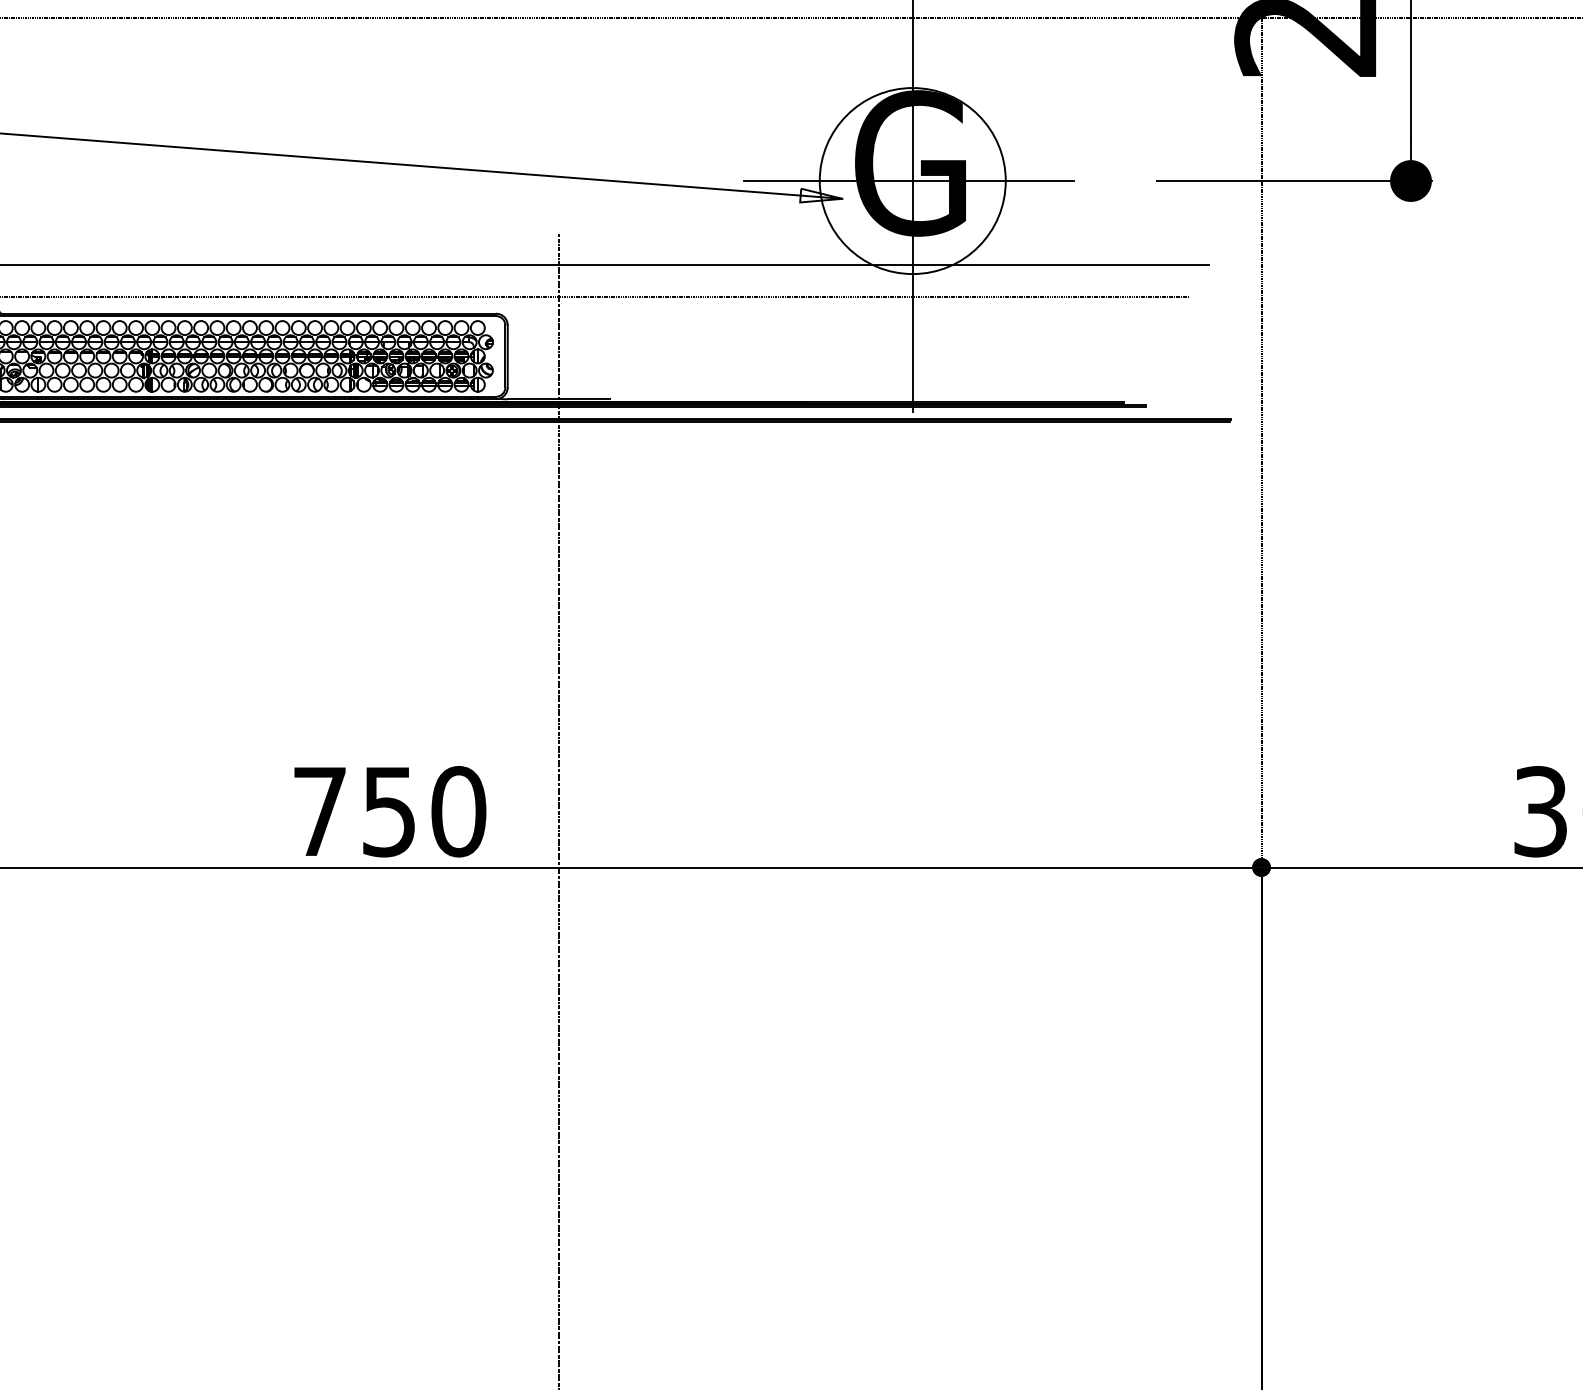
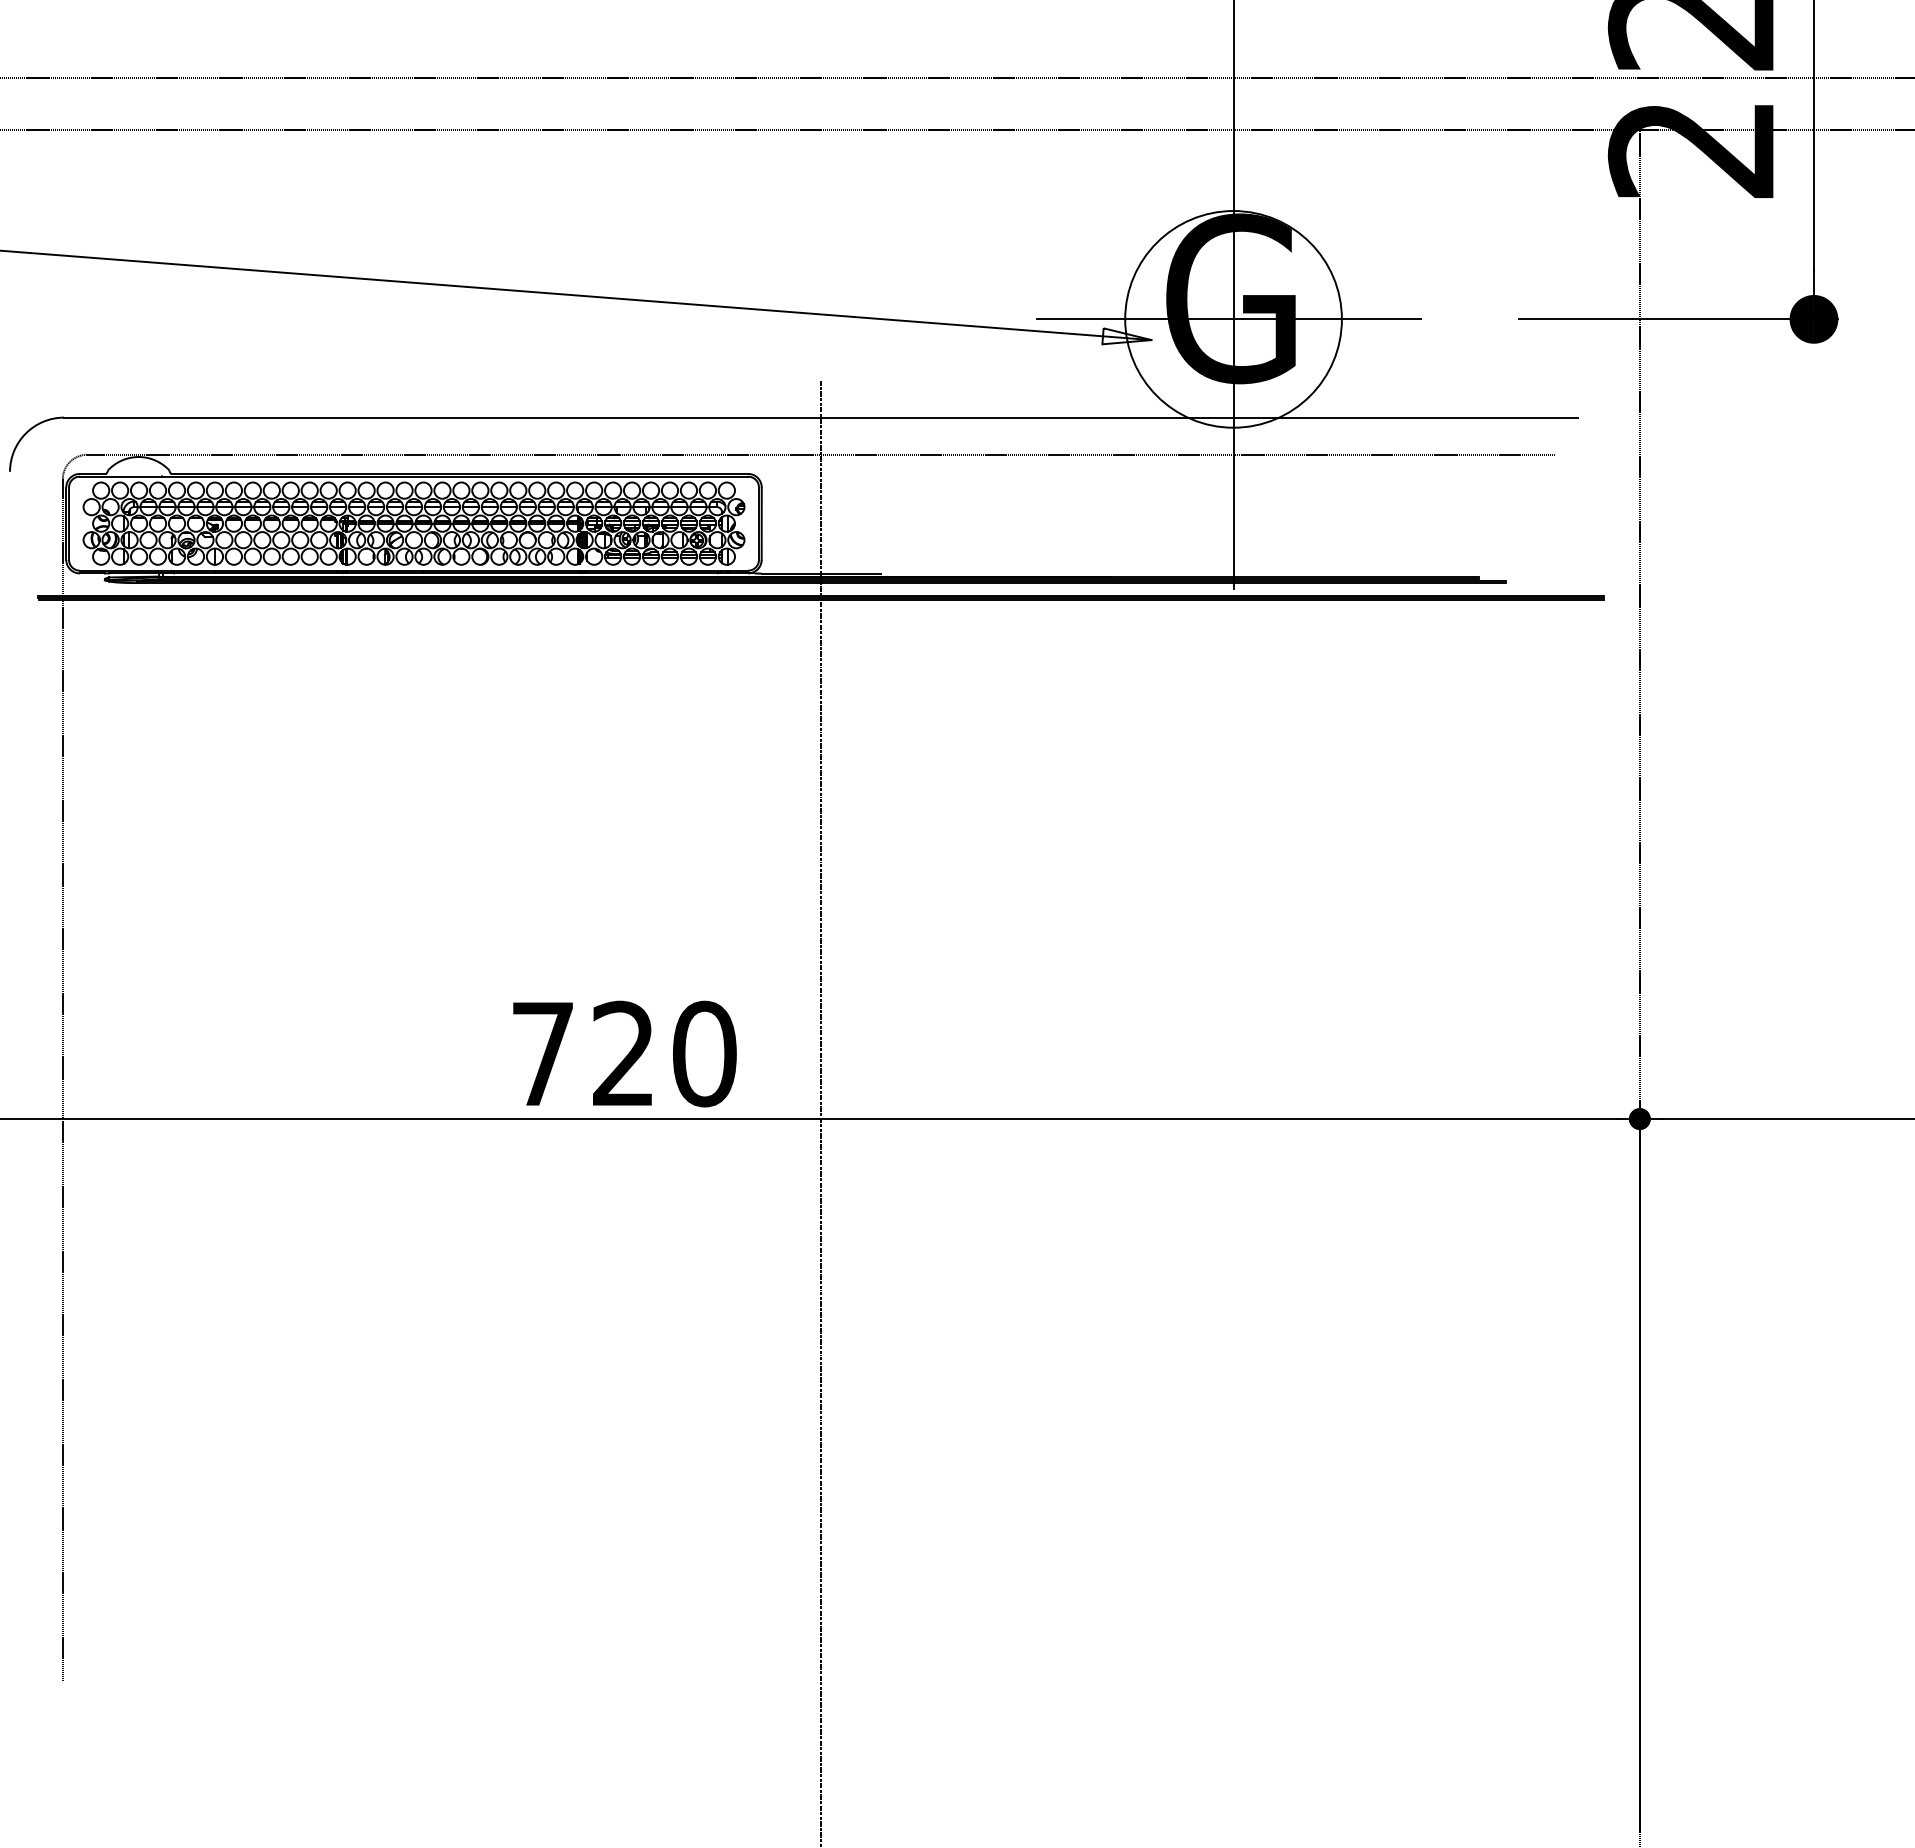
text: (389, 811) -> (623, 1053), 750 -> 720

